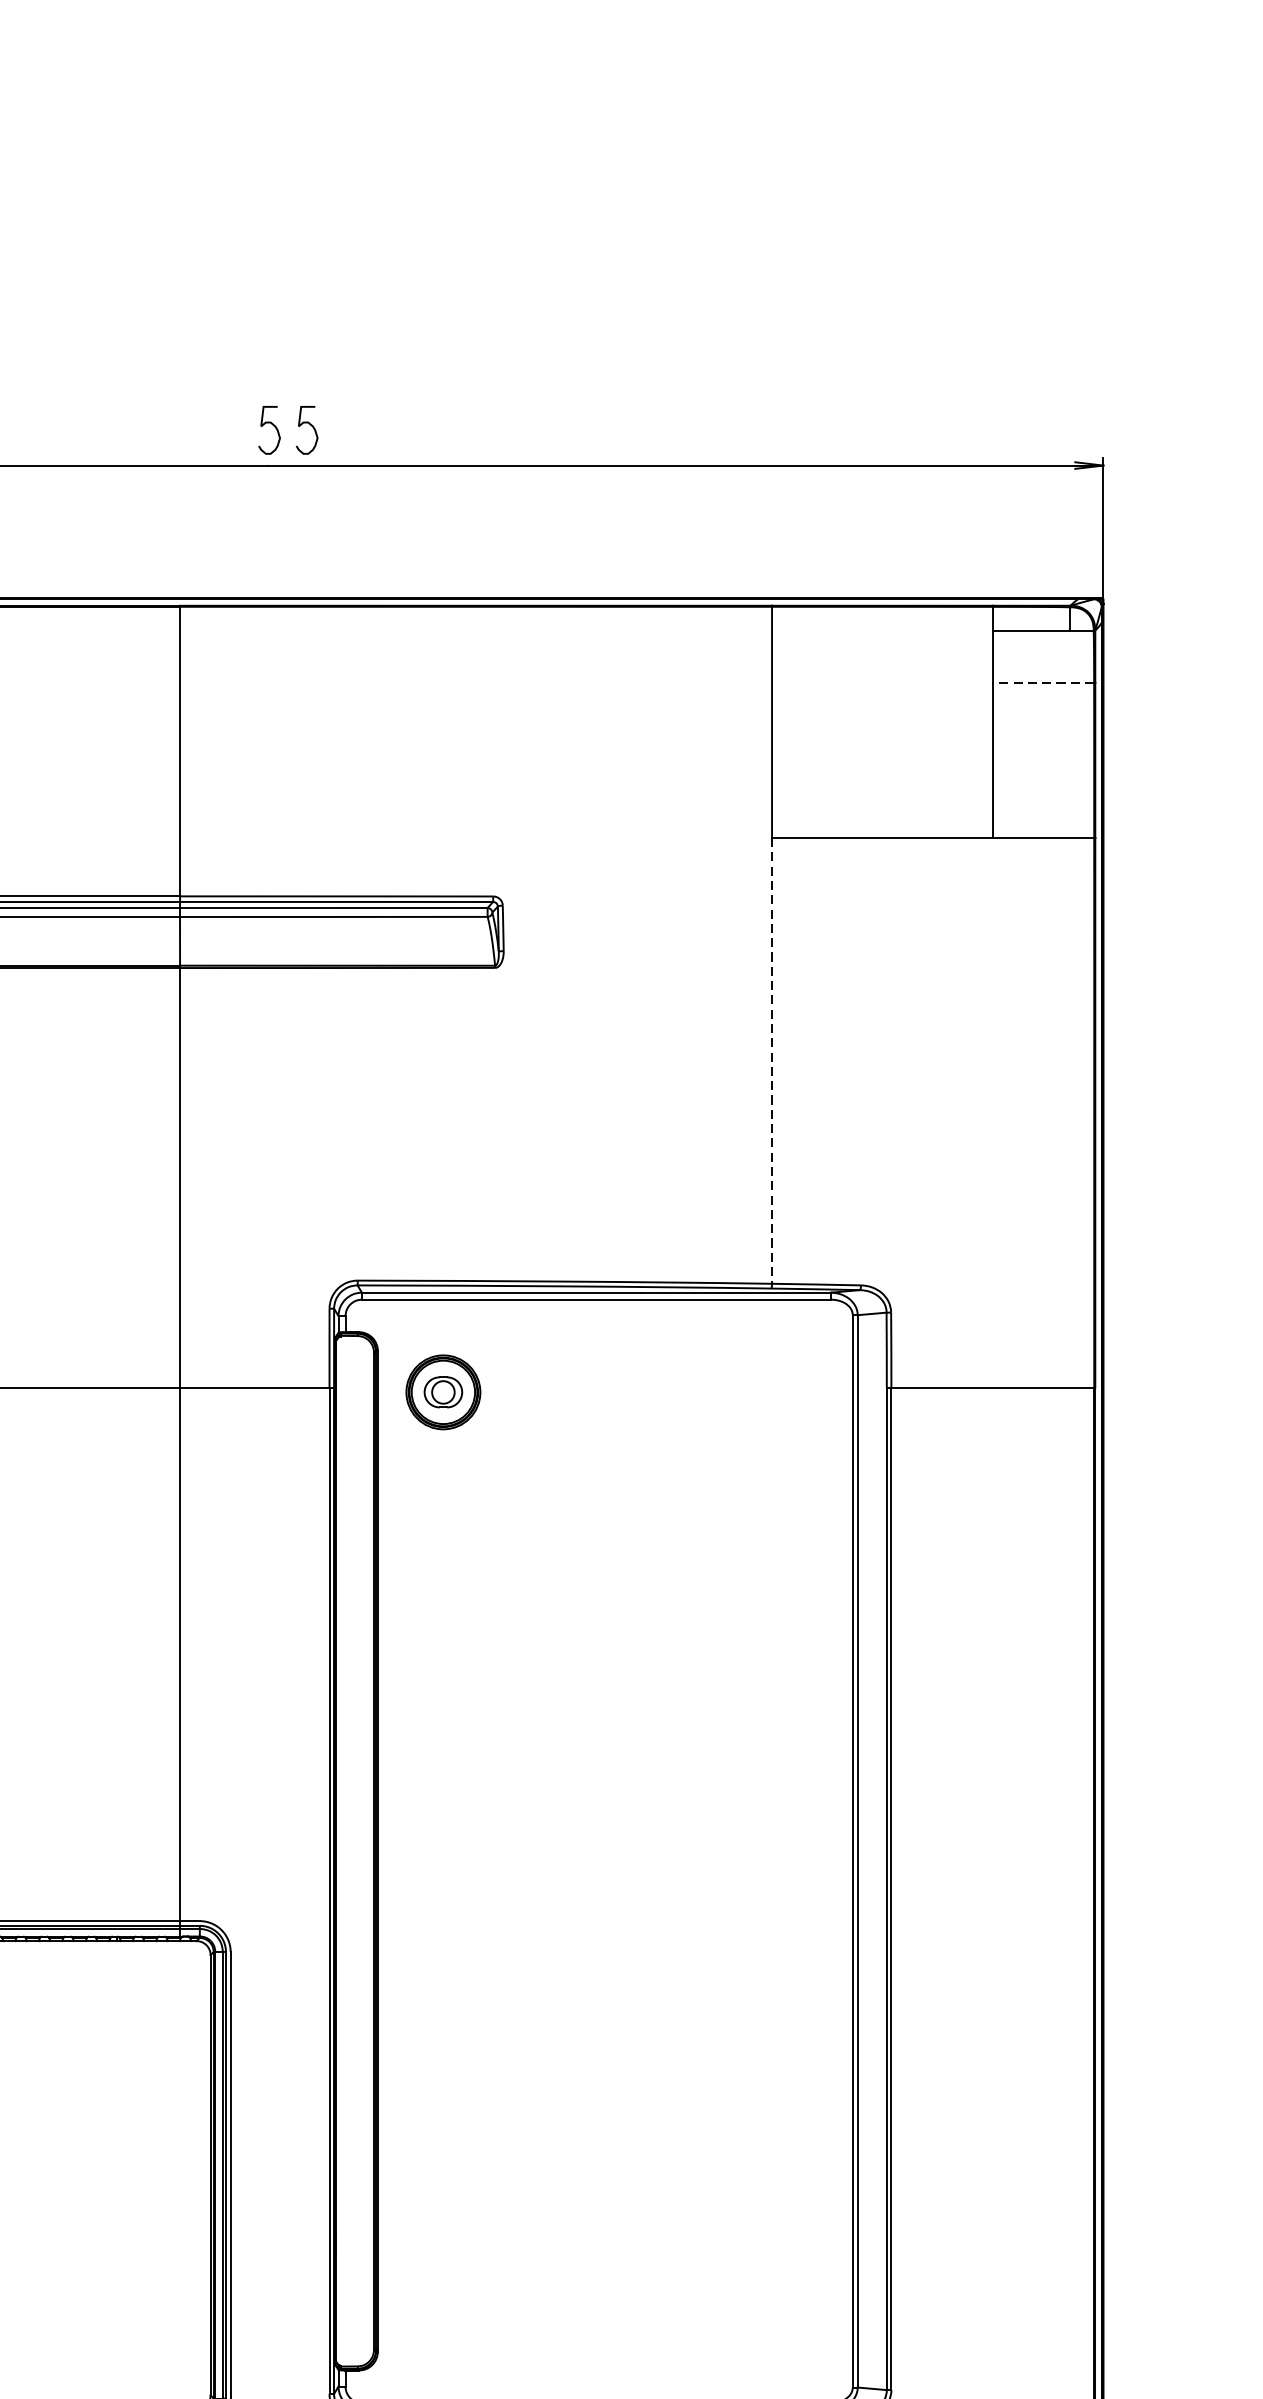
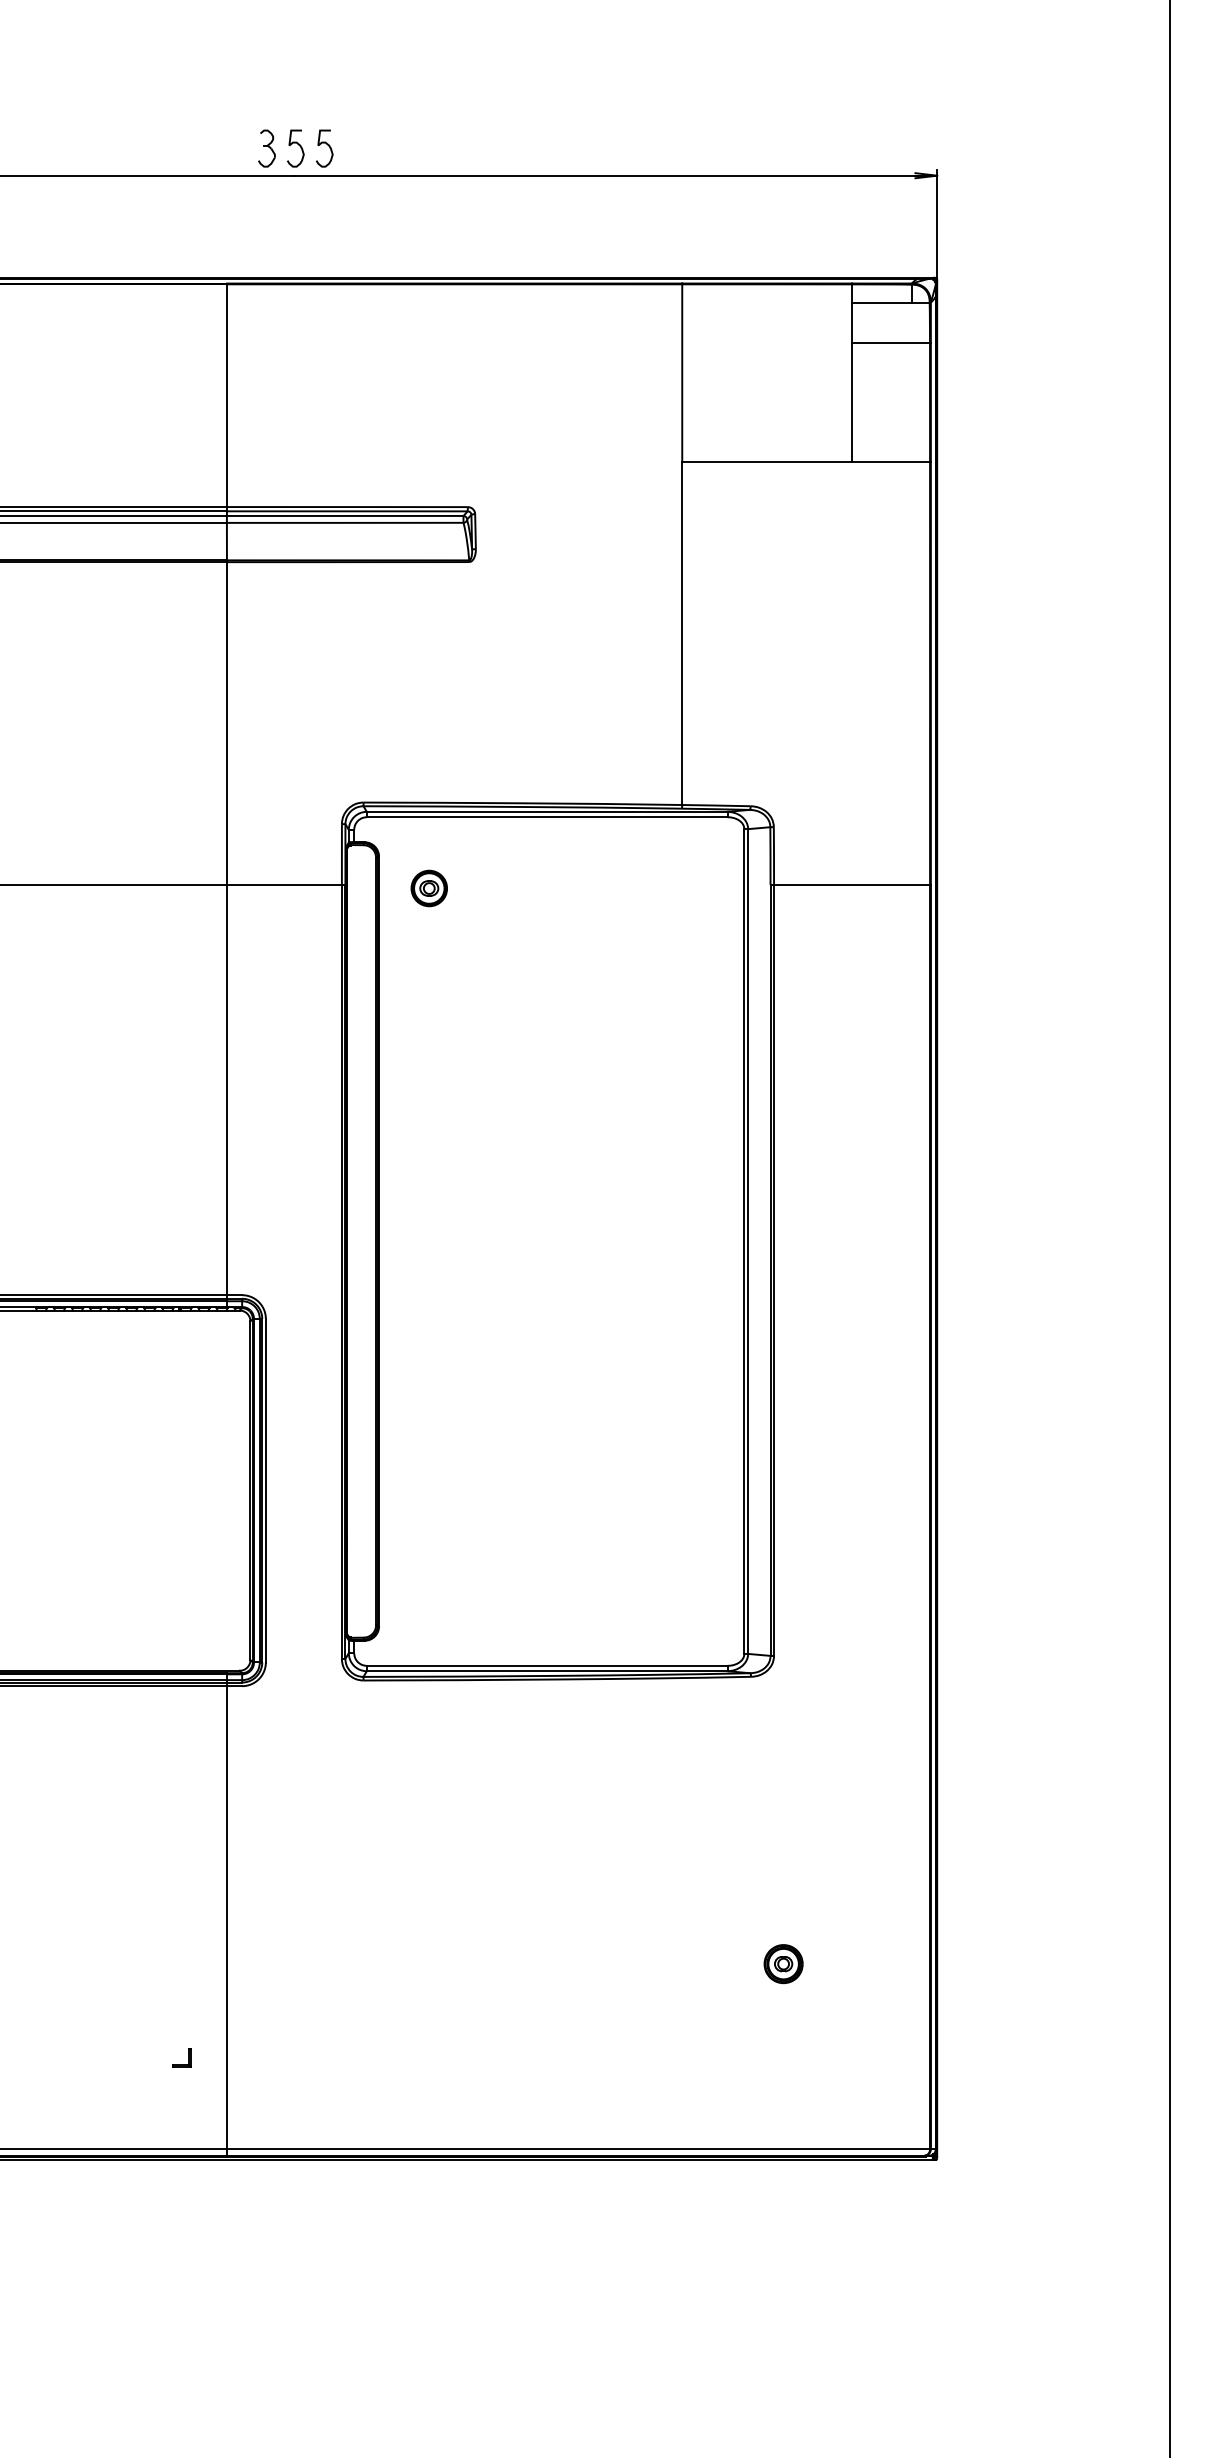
part: (231, 430) -> (266, 148), added
line: (1044, 682) -> (891, 342), dashed -> solid
line: (772, 1062) -> (682, 634), dashed -> solid
part: (442, 1392) -> (428, 888), size x0.62

